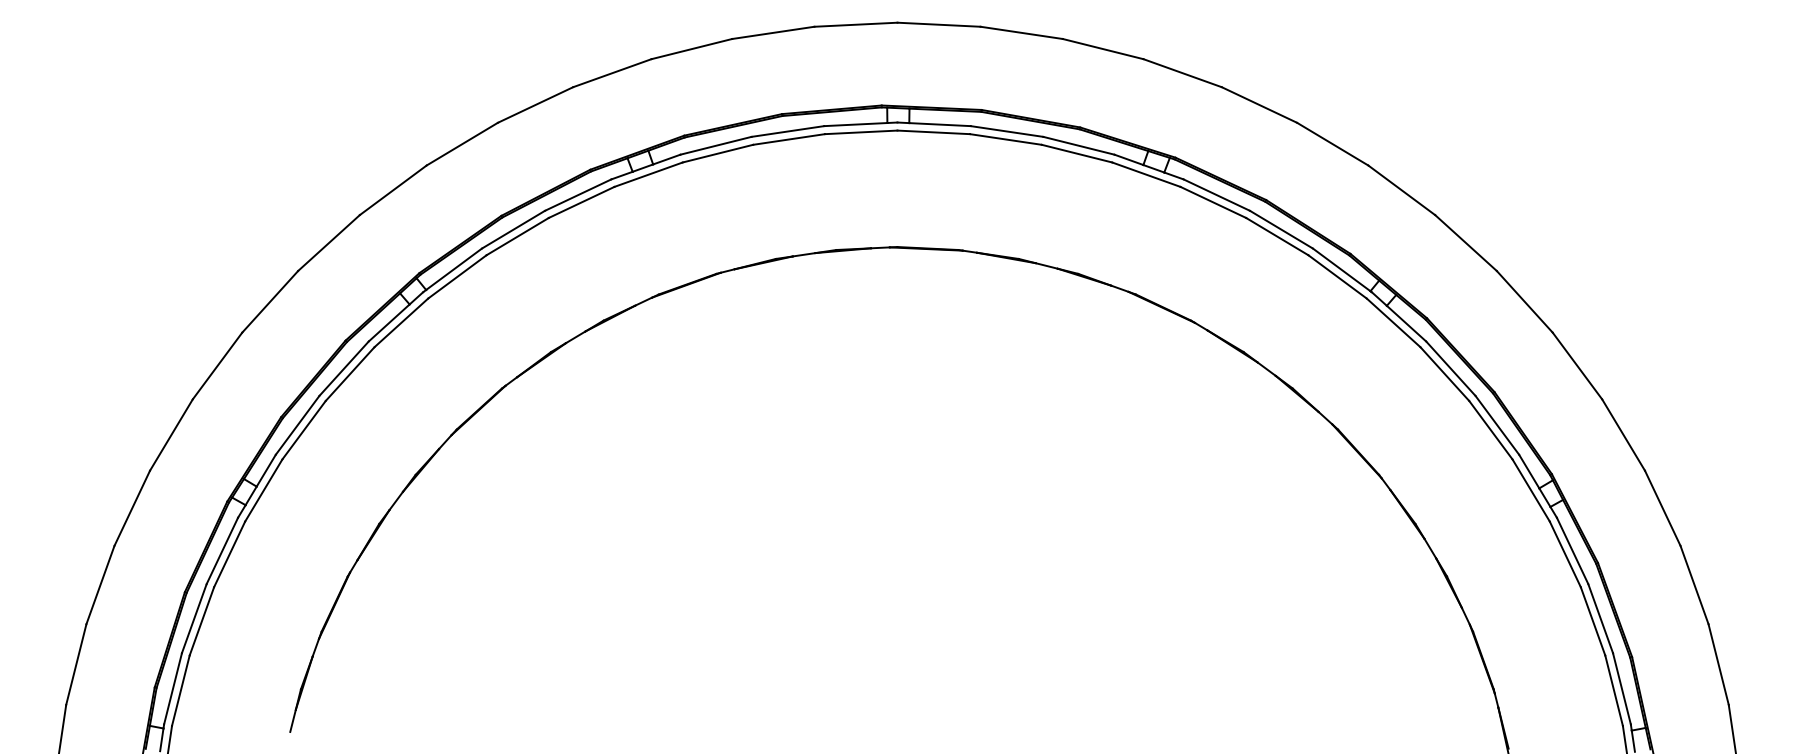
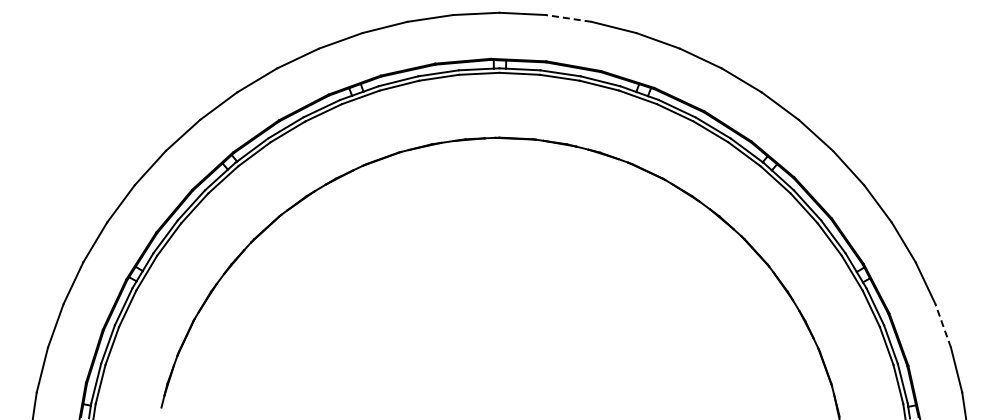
line: (1021, 32) -> (568, 18), solid -> dashed
line: (1695, 584) -> (943, 325), solid -> dashed

